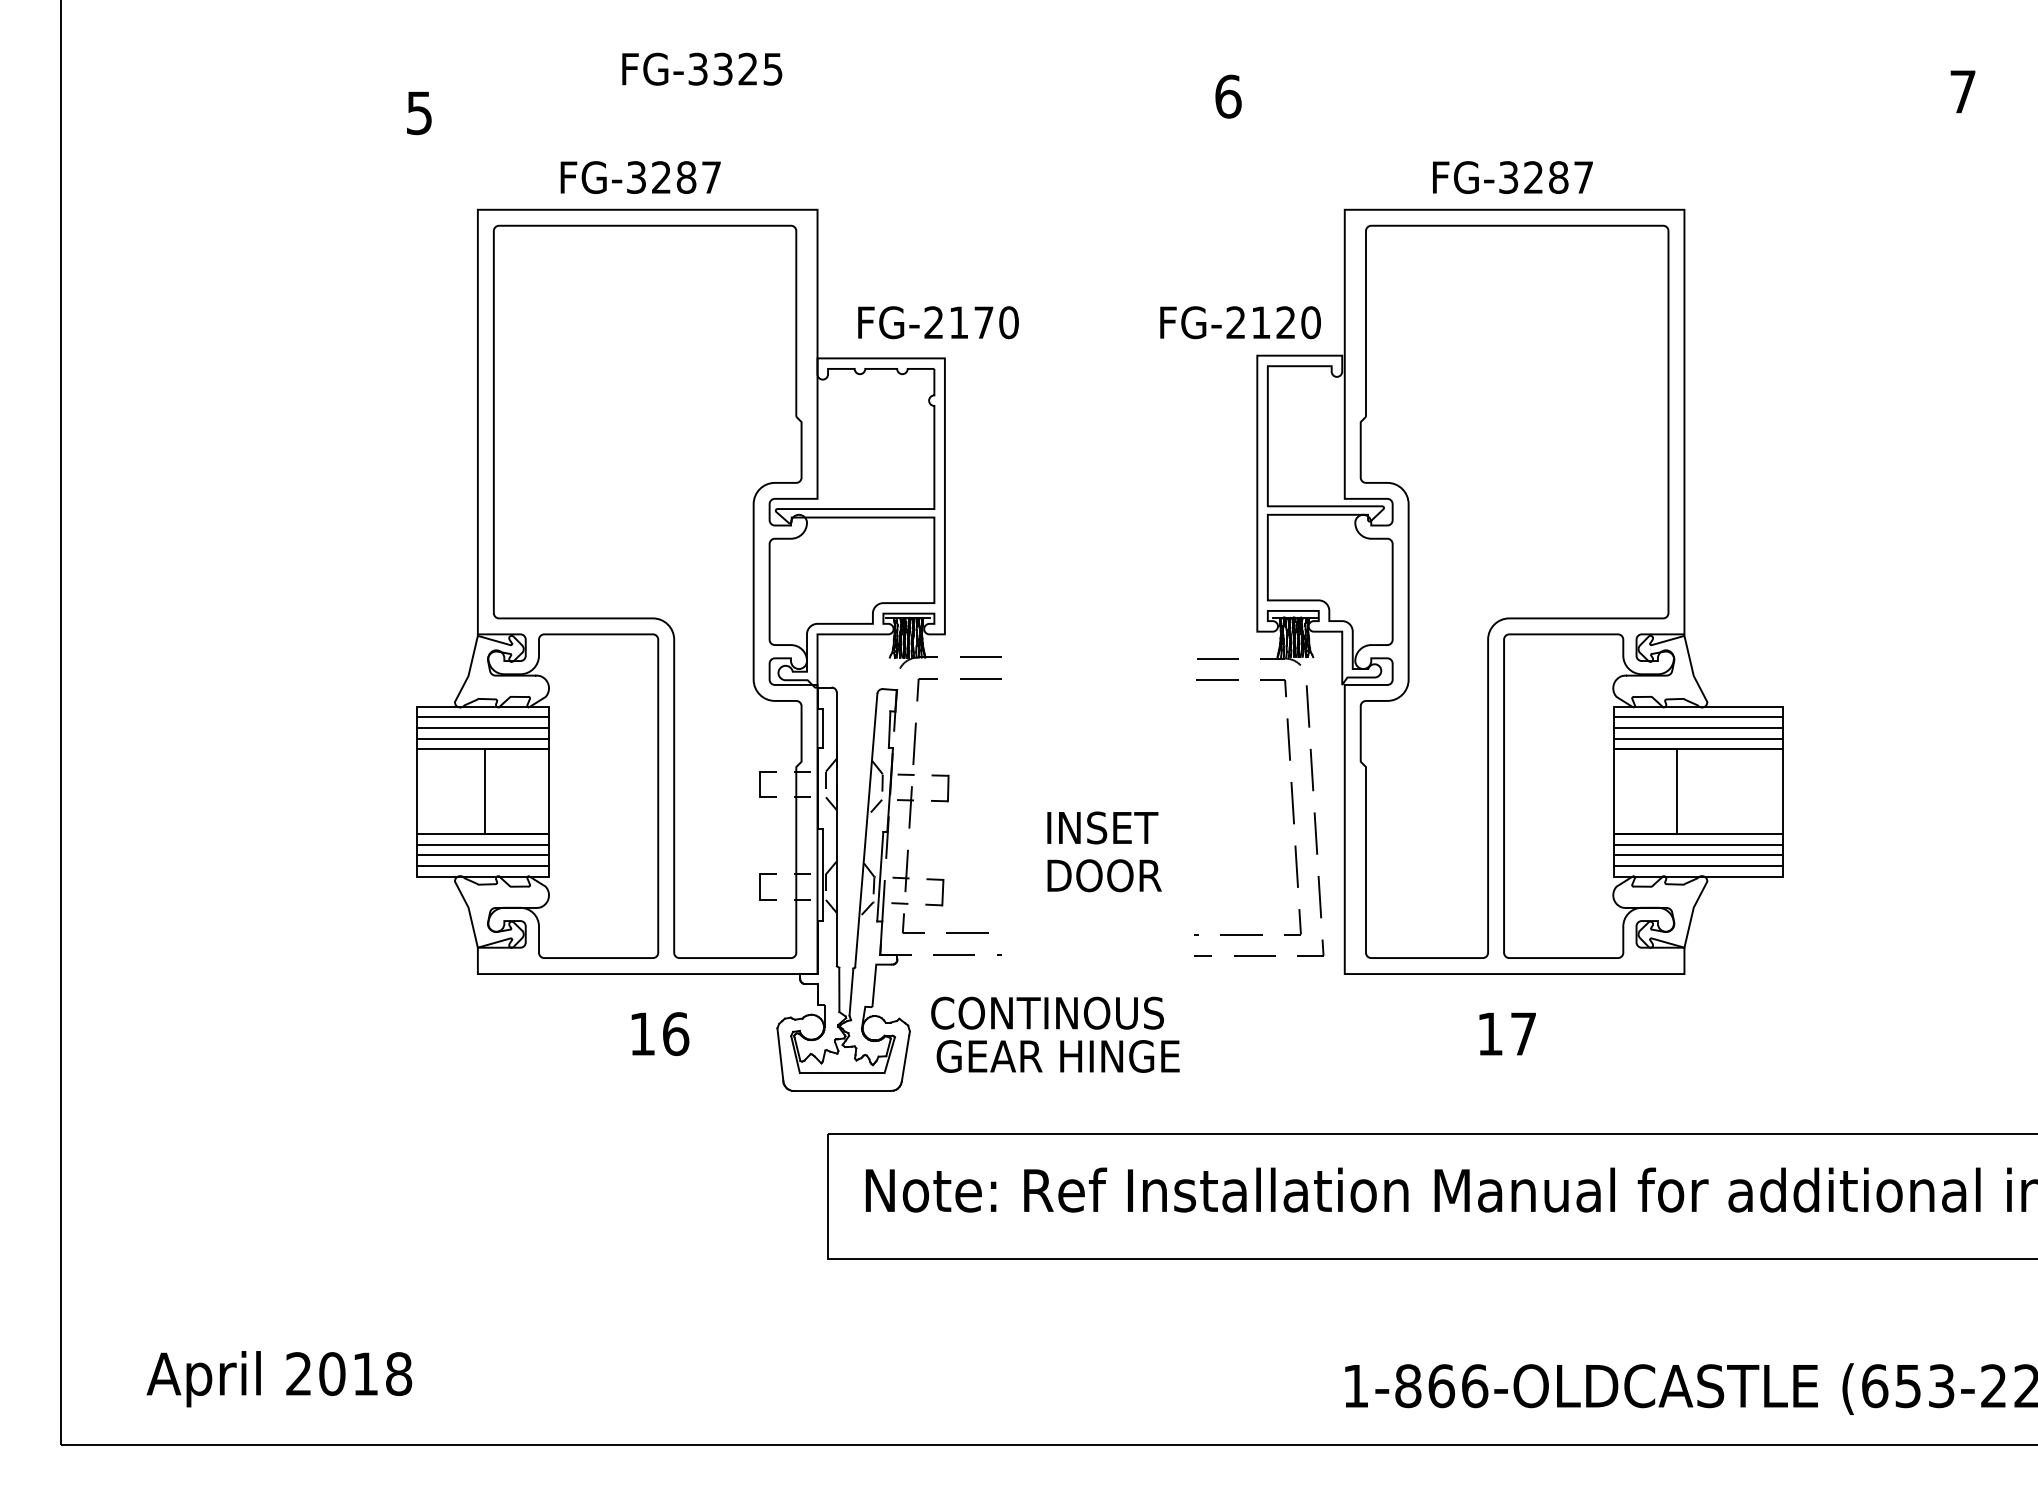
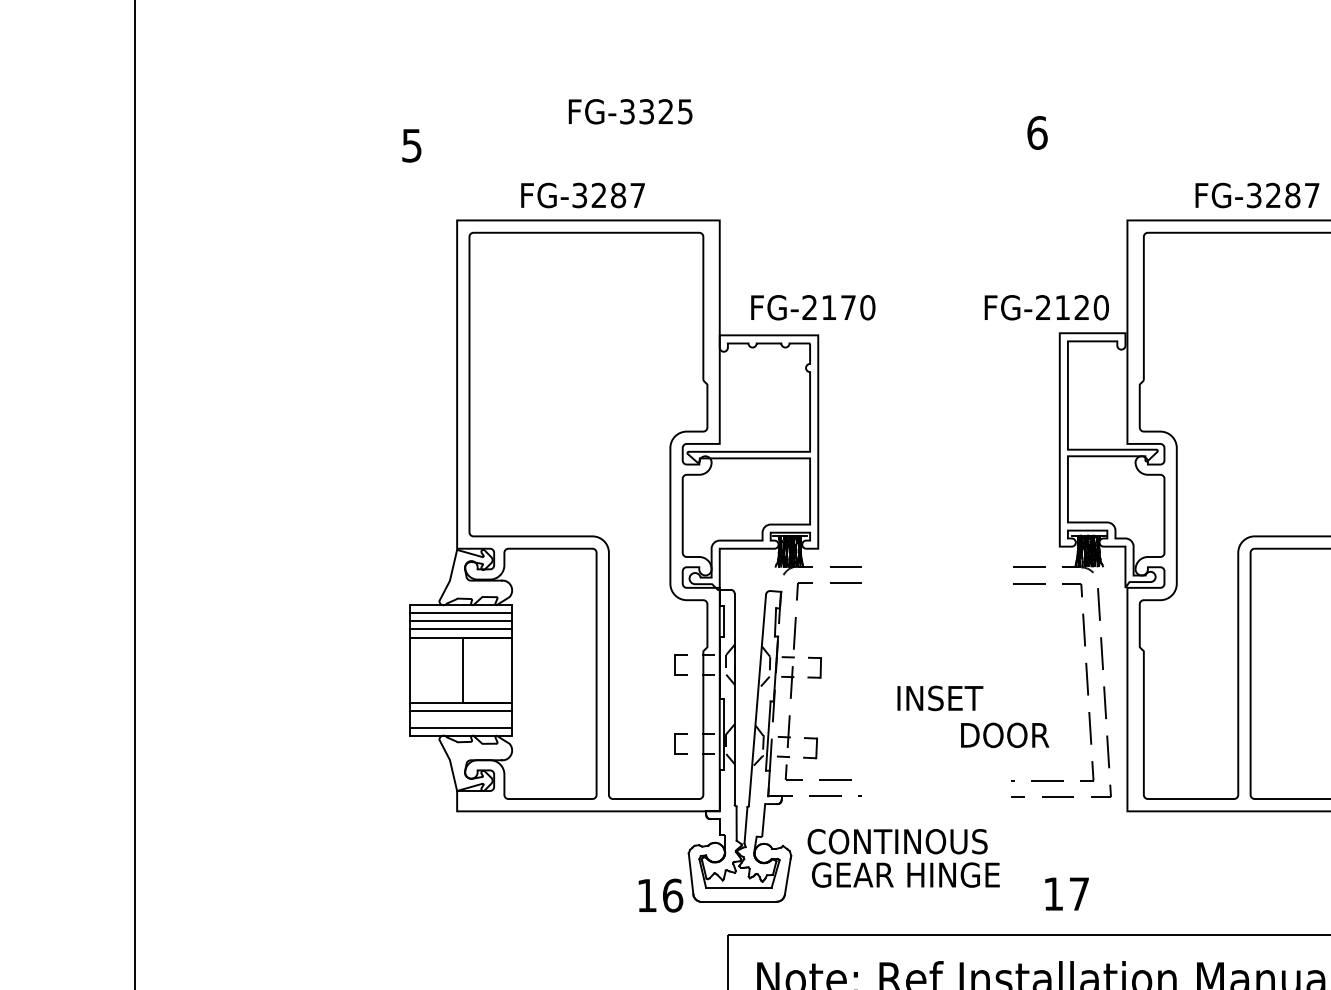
line: (482, 855) -> (460, 719), removed
text: (1104, 875) -> (1005, 735), moved
text: (660, 1033) -> (660, 895), moved
text: (1507, 1033) -> (1066, 893), moved

